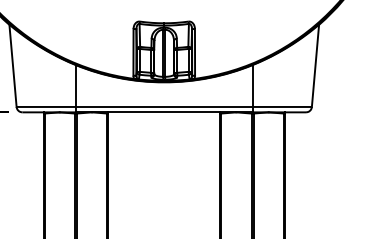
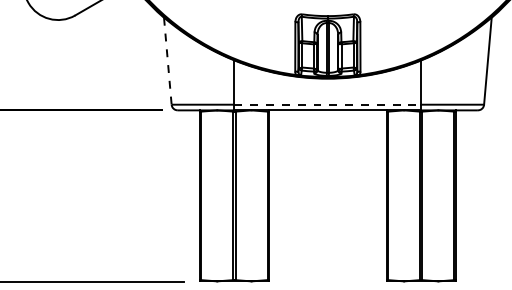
line: (12, 66) -> (167, 61), solid -> dashed
line: (164, 106) -> (328, 104), solid -> dashed

